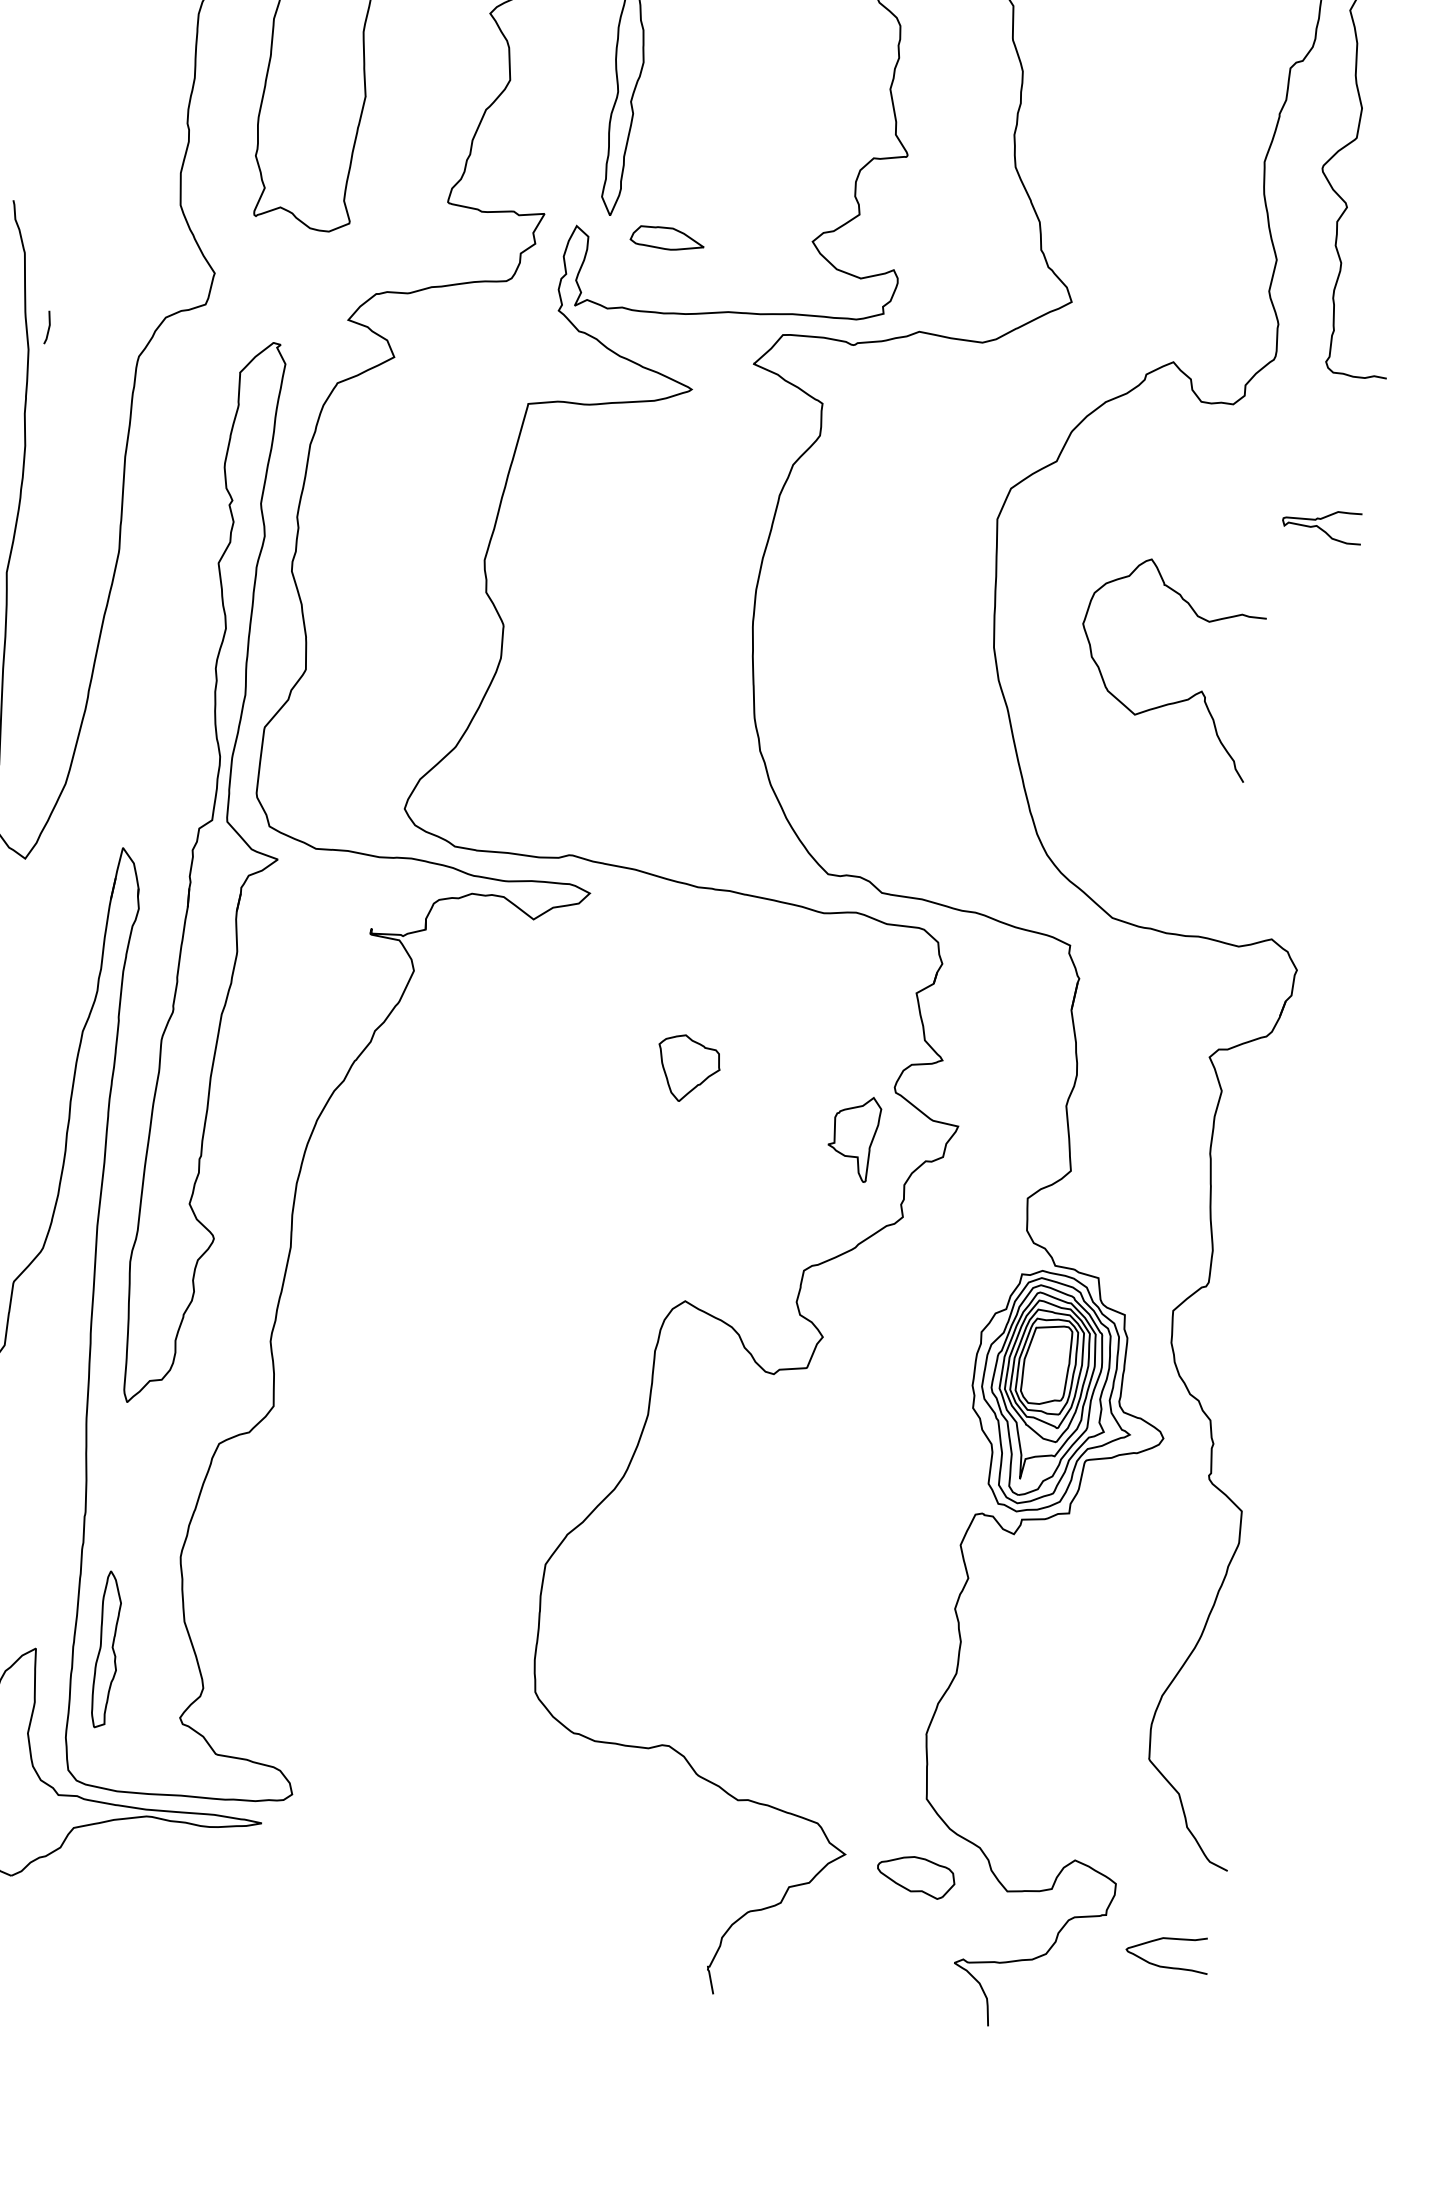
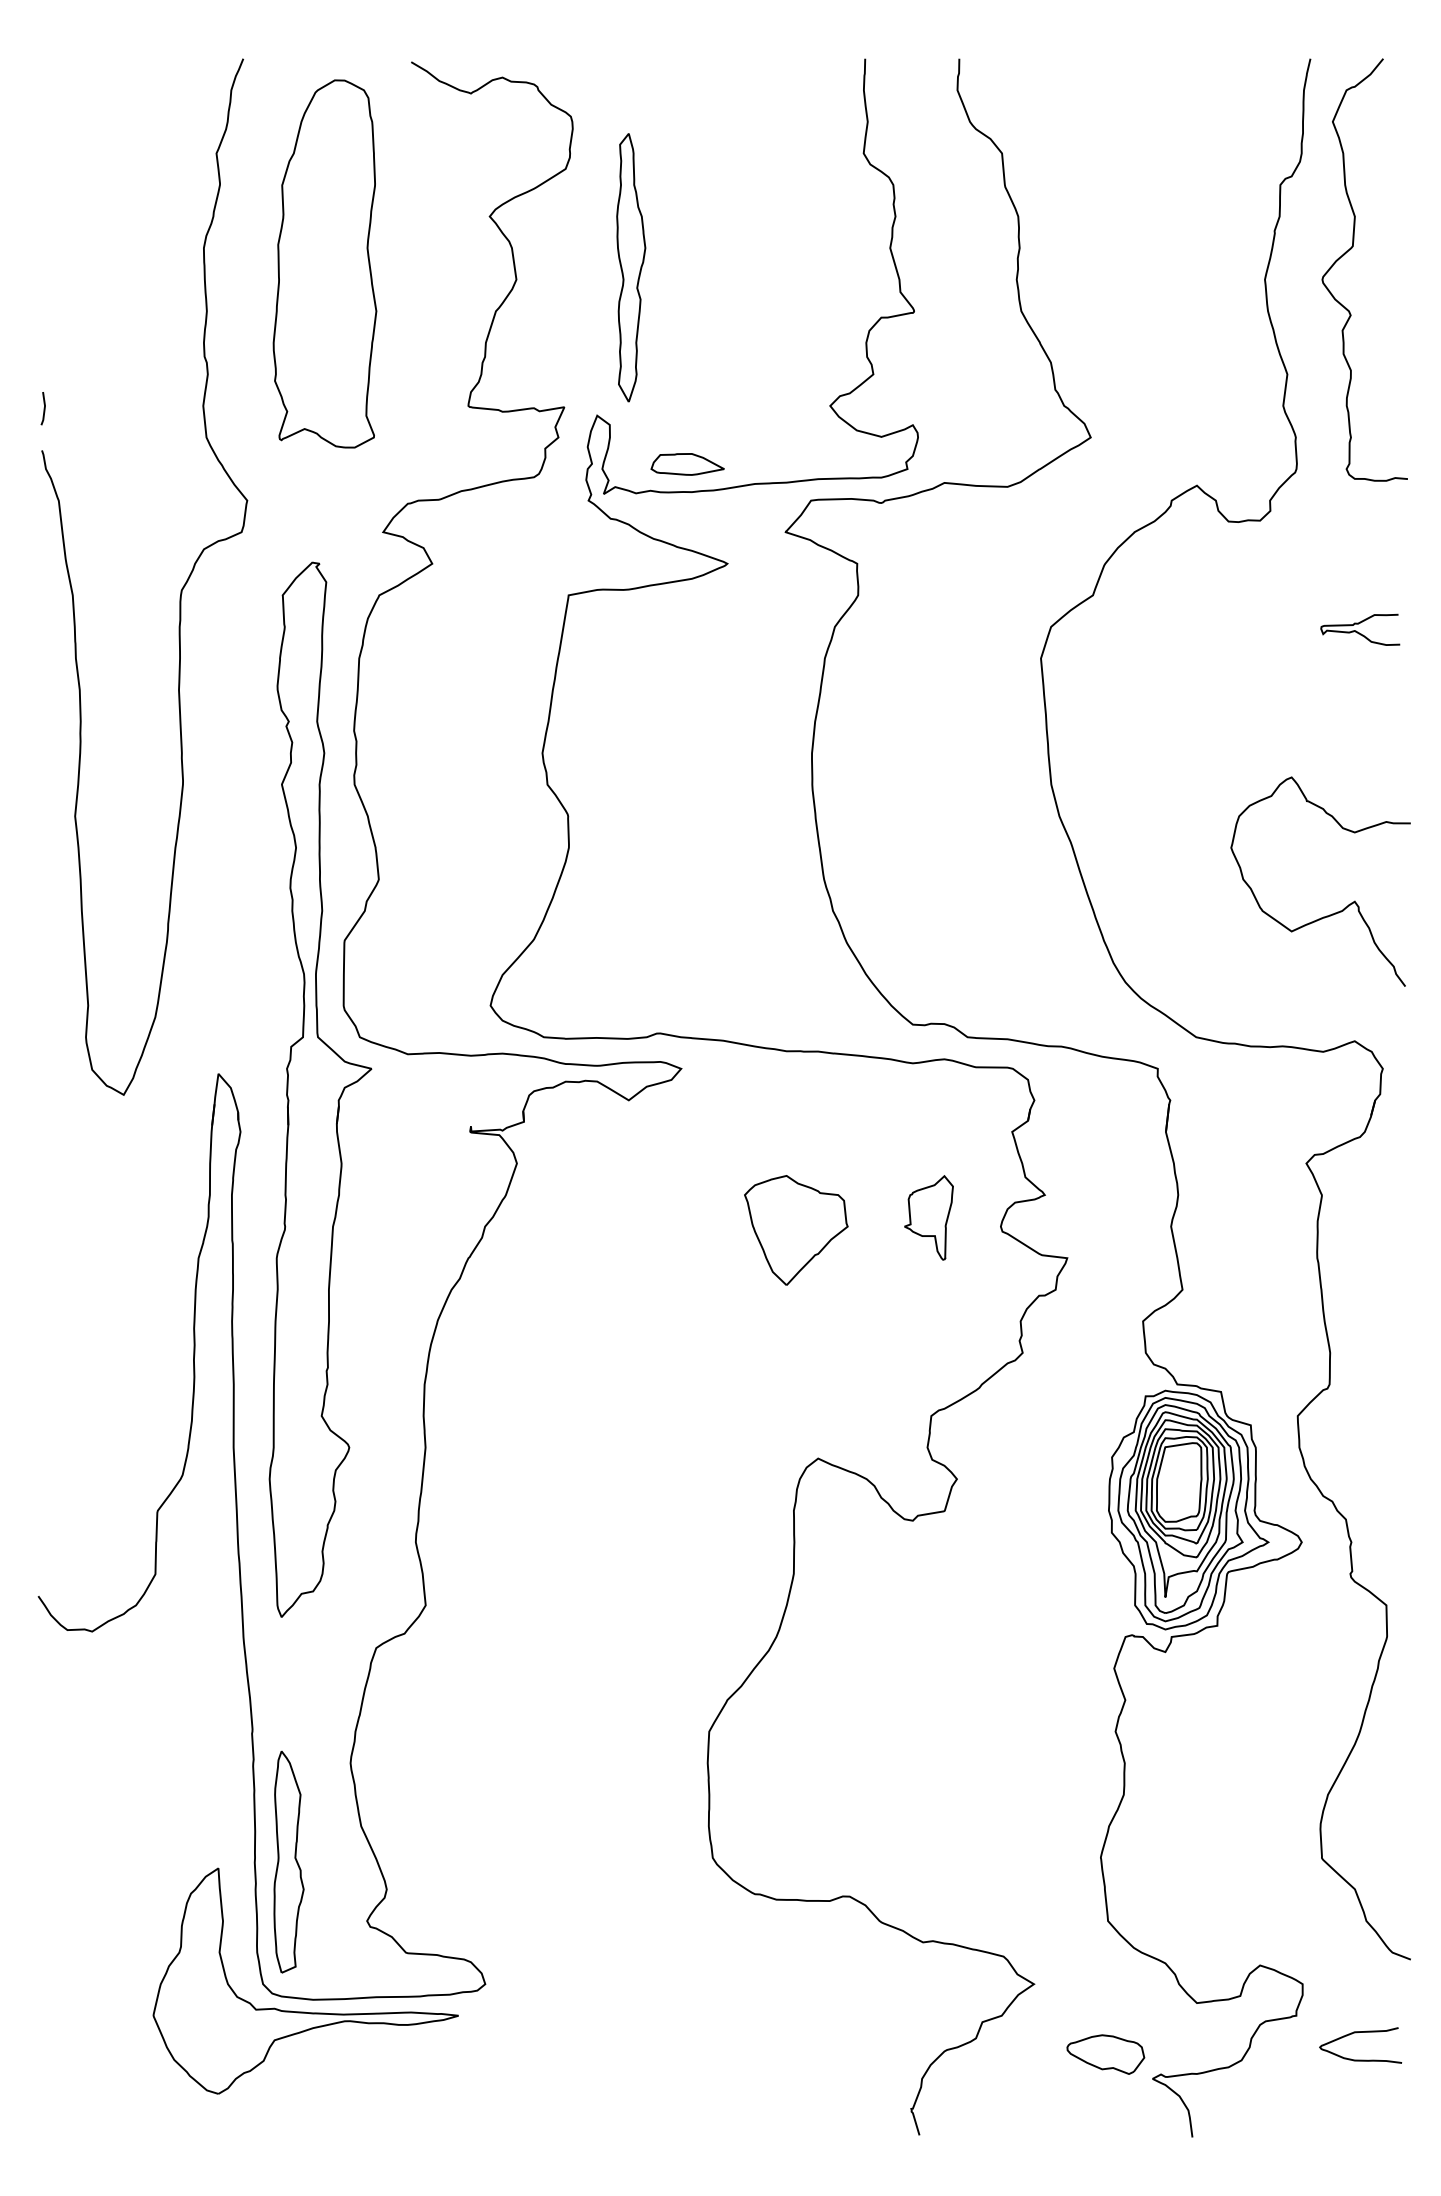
part: (667, 238) -> (687, 464), moved
line: (48, 327) -> (43, 408), moved
curve: (1178, 701) -> (1332, 913), moved
part: (688, 1068) -> (796, 1230), size x1.67
part: (853, 1137) -> (928, 1217), moved
part: (107, 1649) -> (288, 1861), size x1.43
part: (915, 1876) -> (1105, 2054), moved

